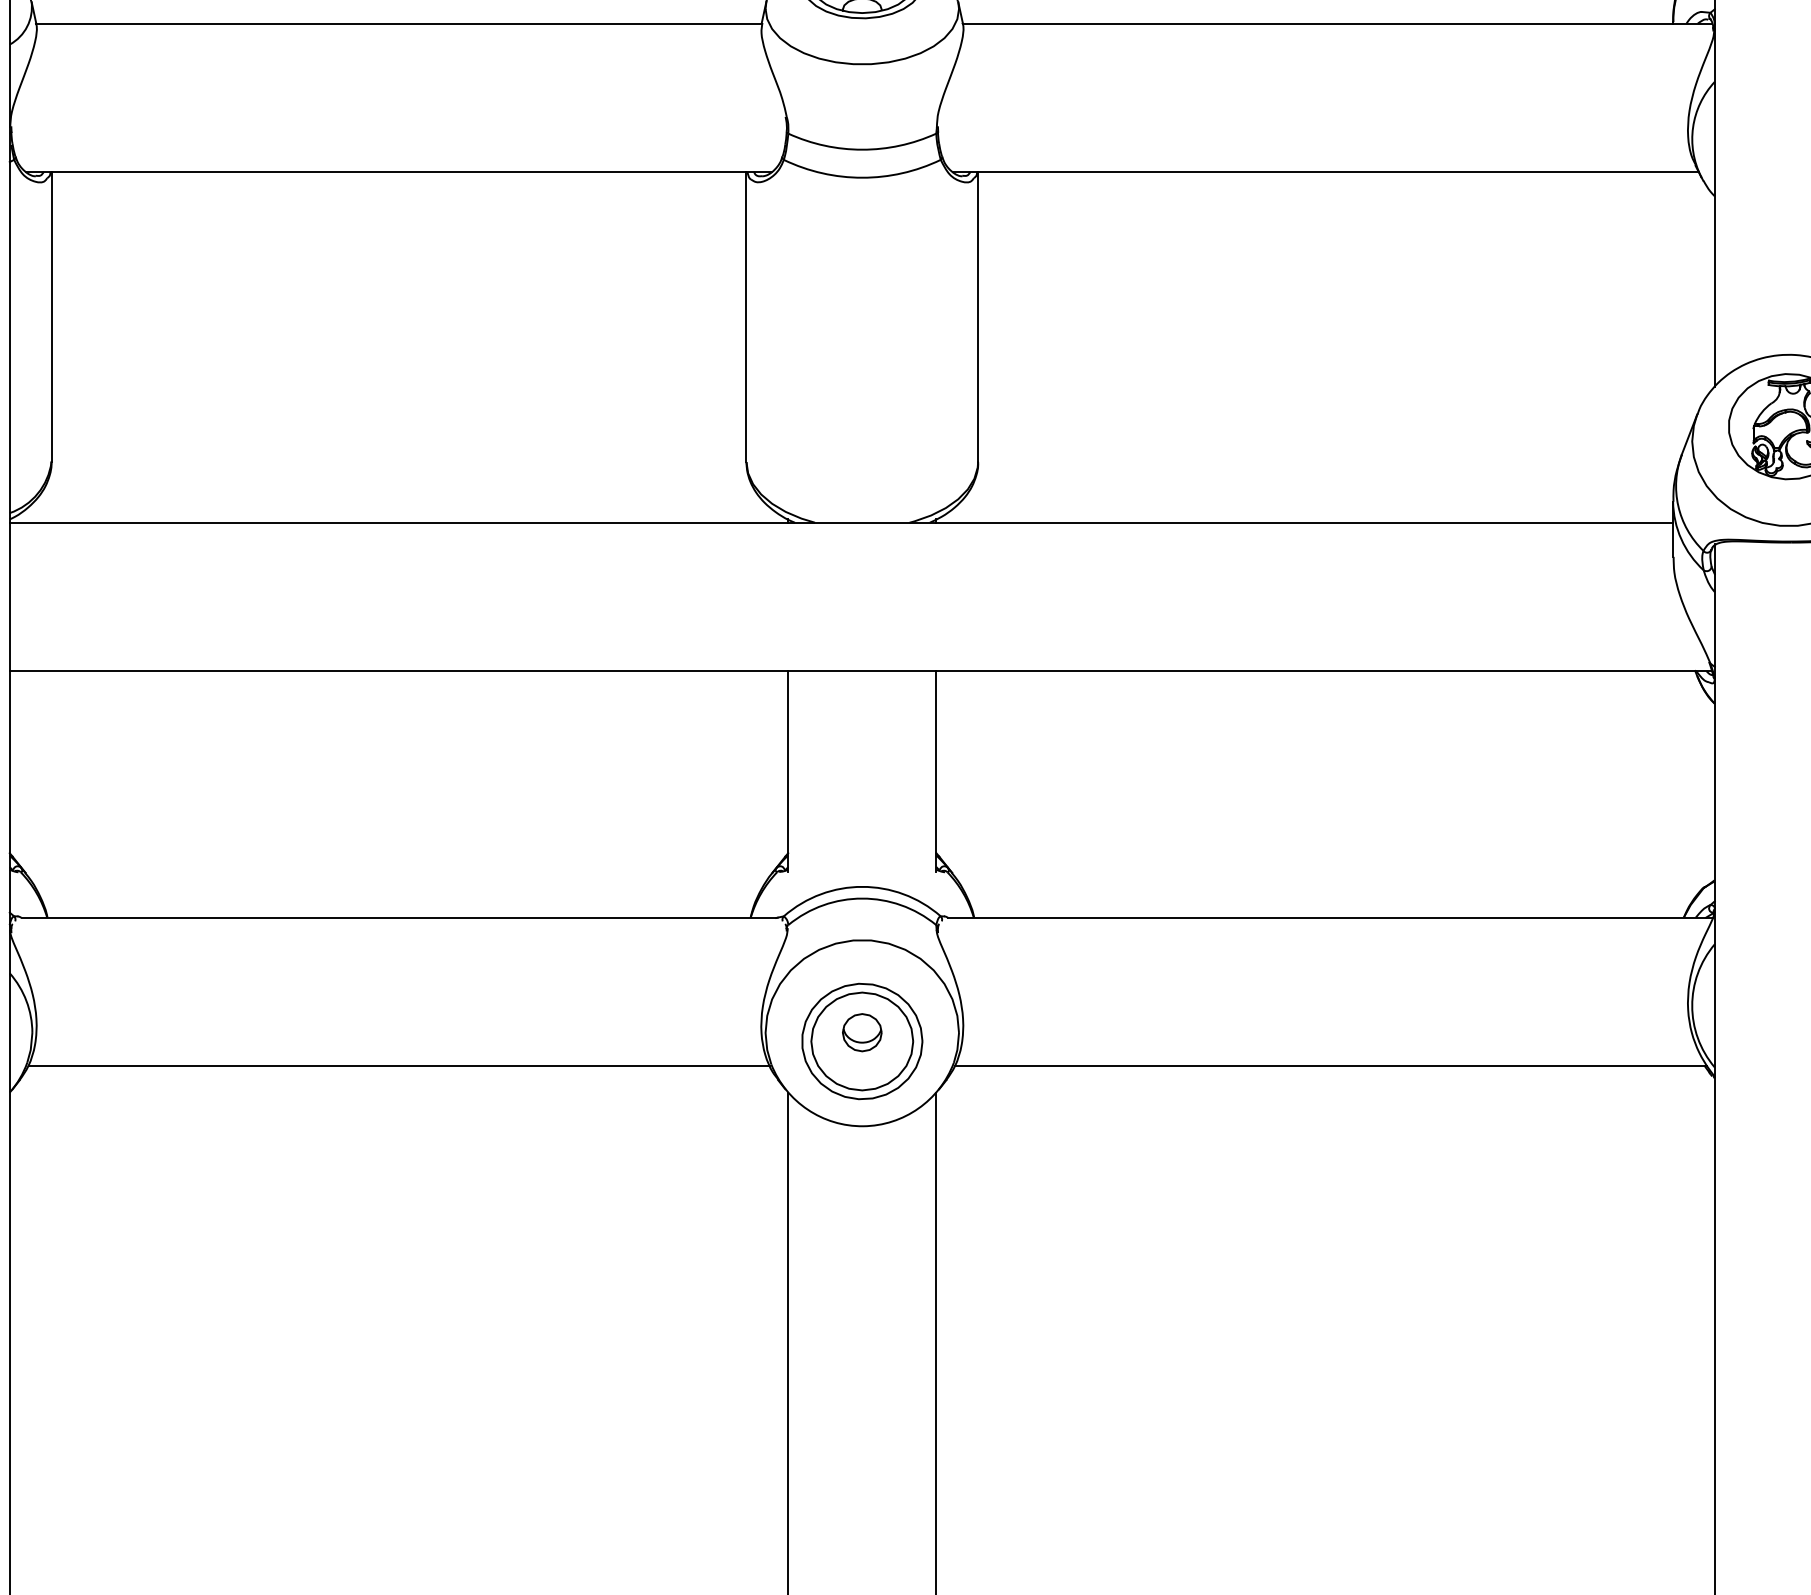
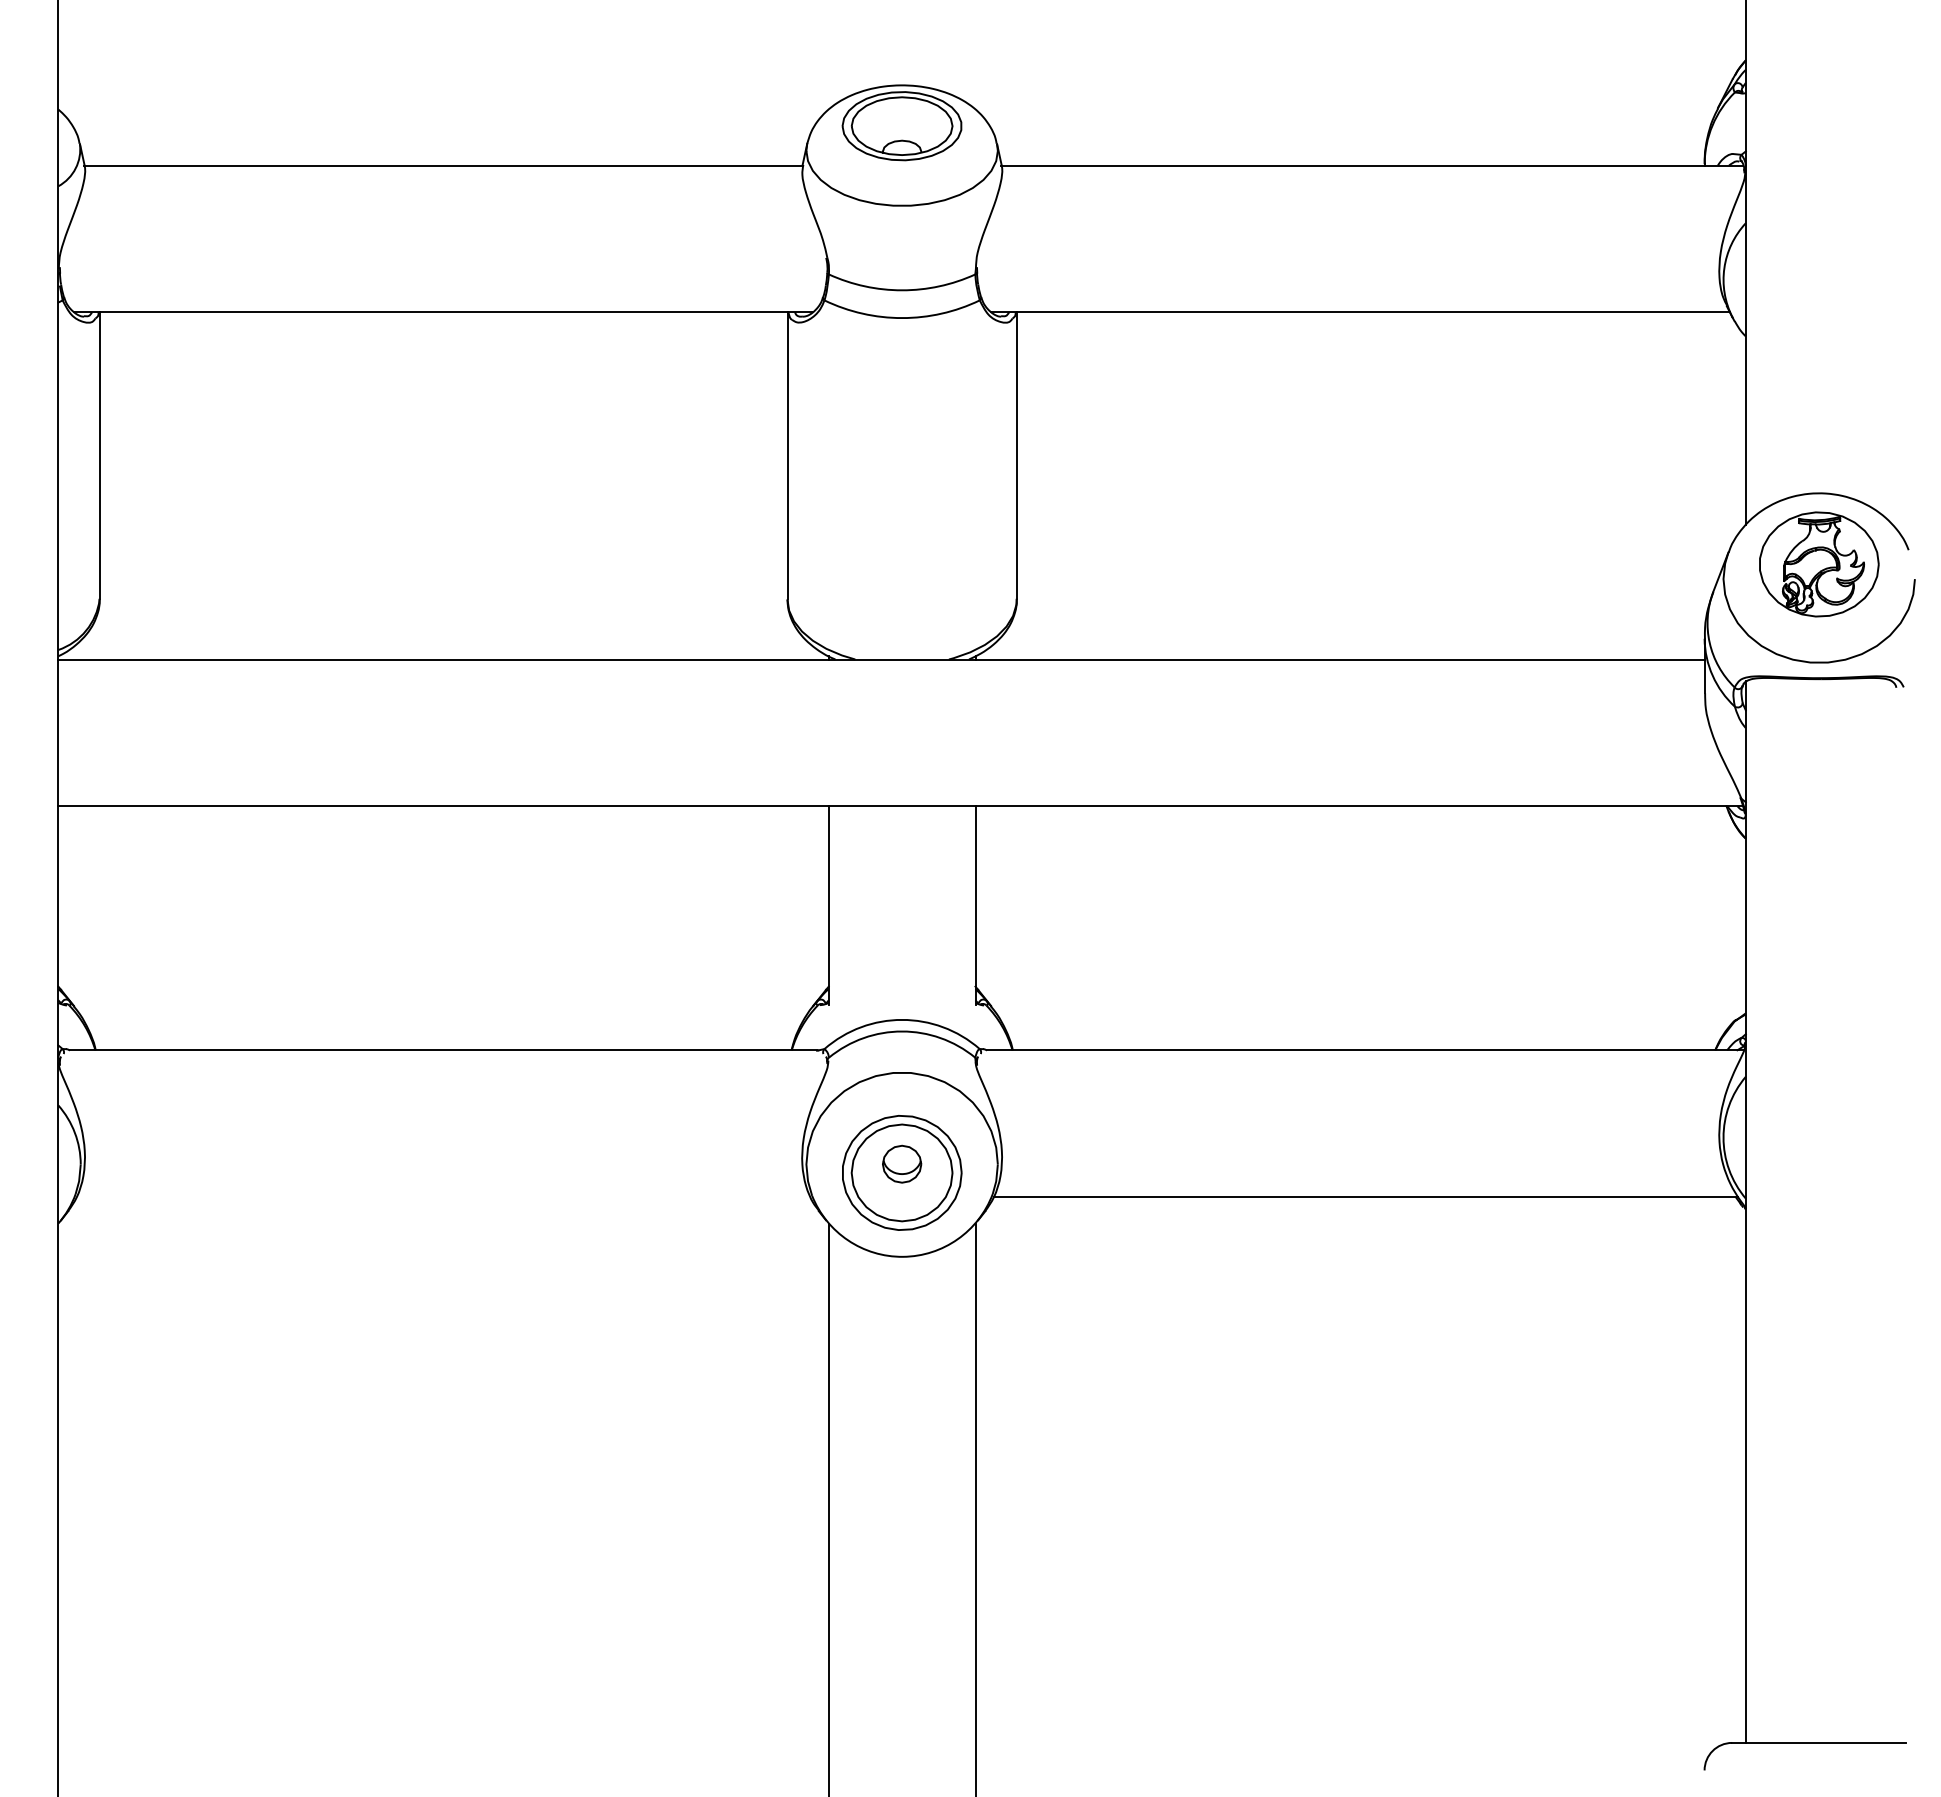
line: (398, 1066) -> (443, 1197), removed

